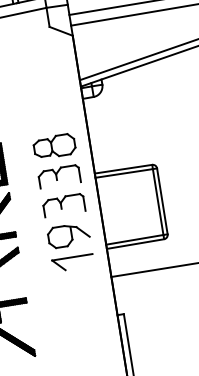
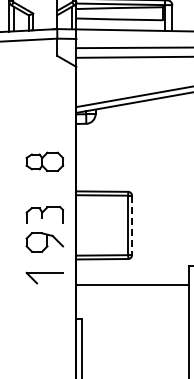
part: (58, 176) -> (44, 188), removed
line: (162, 201) -> (132, 225), solid -> dashed
part: (72, 262) -> (44, 277), moved

